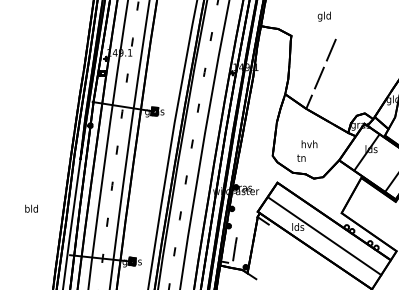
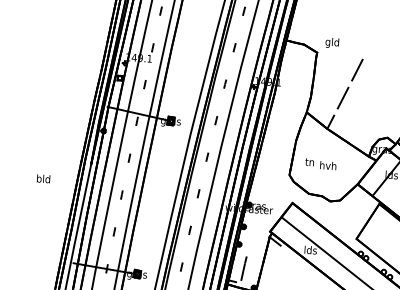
text: (323, 16) -> (331, 42), moved
text: (301, 157) -> (309, 161), moved
text: (31, 208) -> (43, 178), moved

